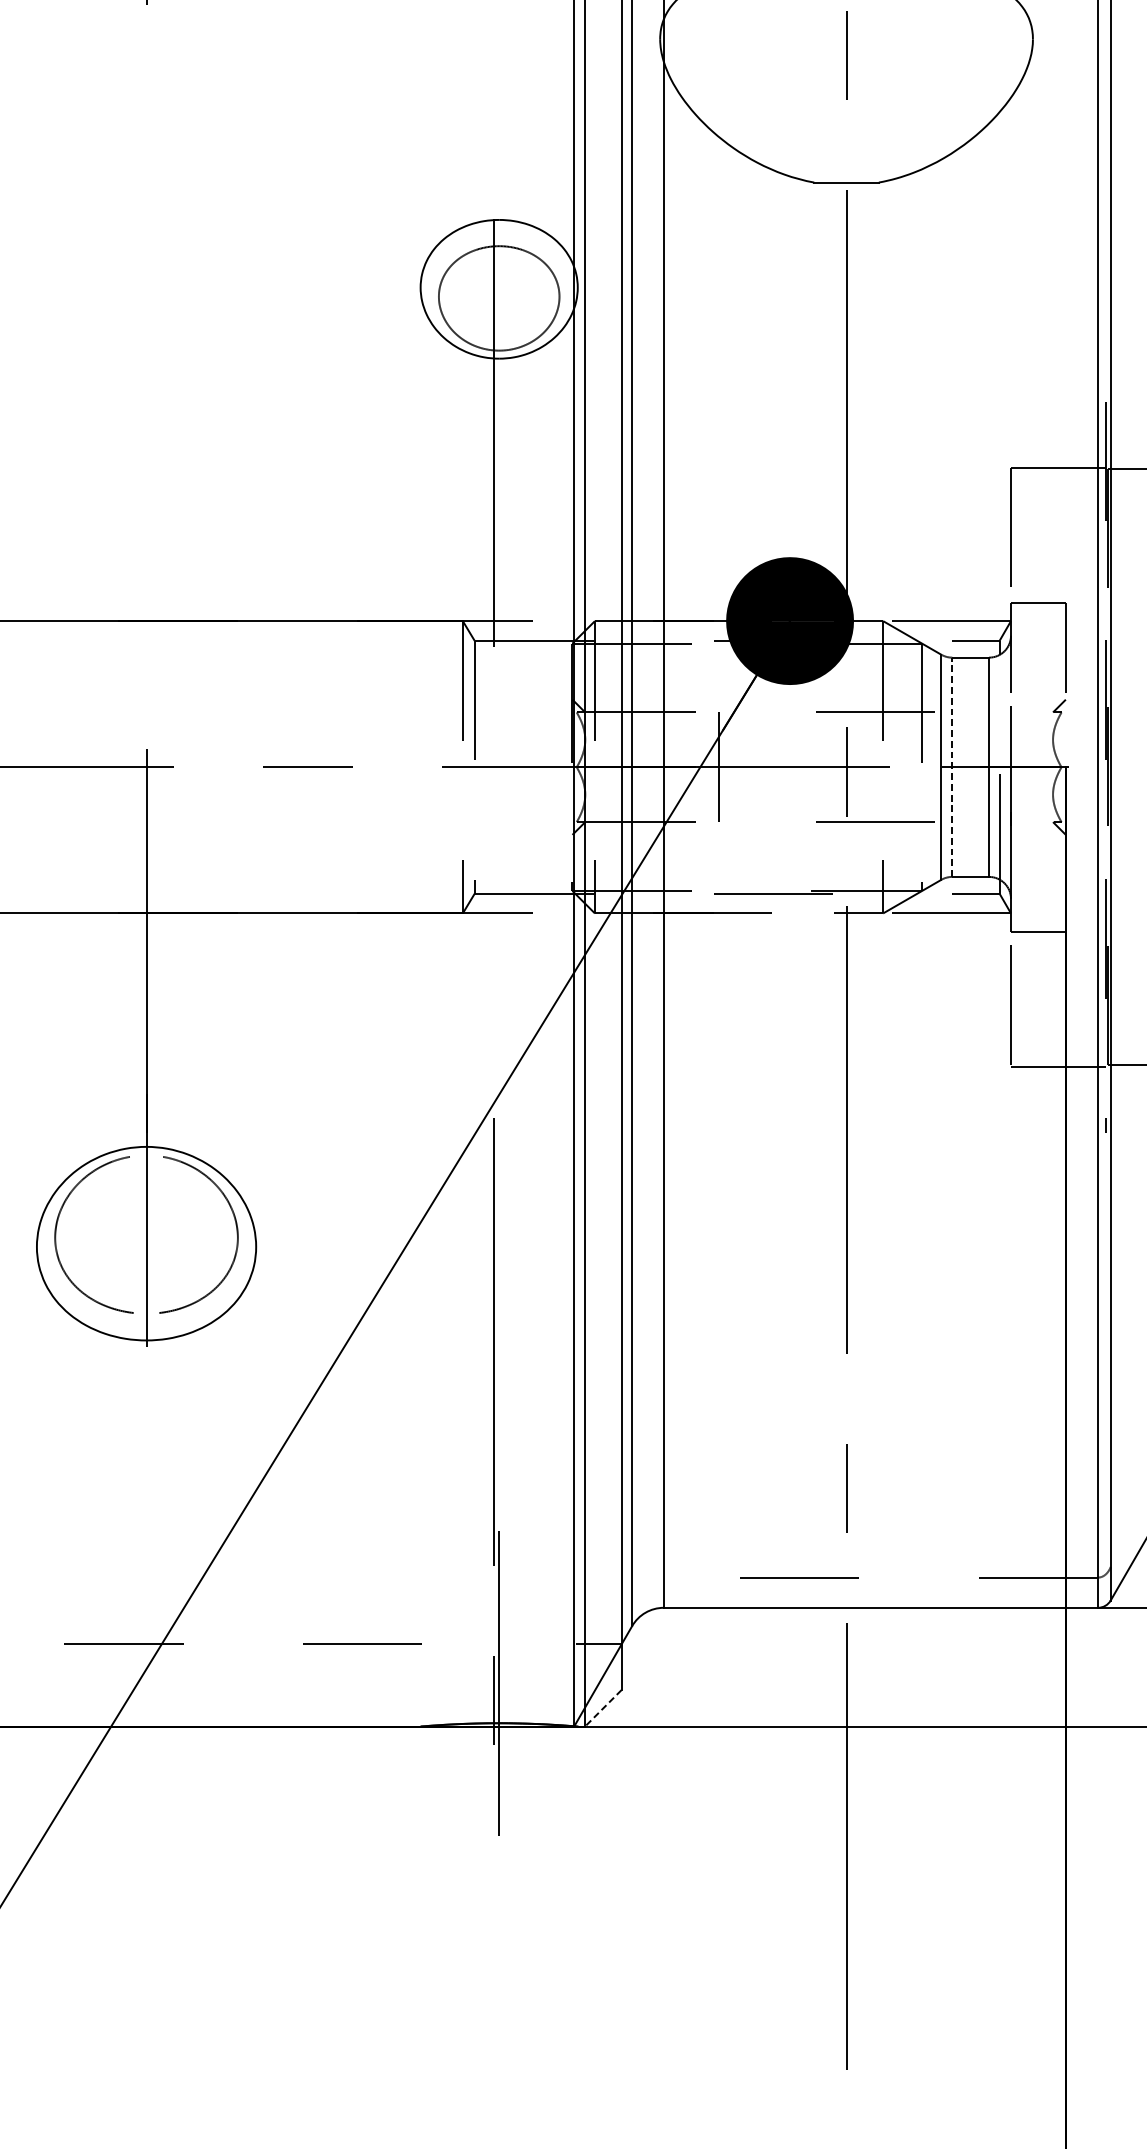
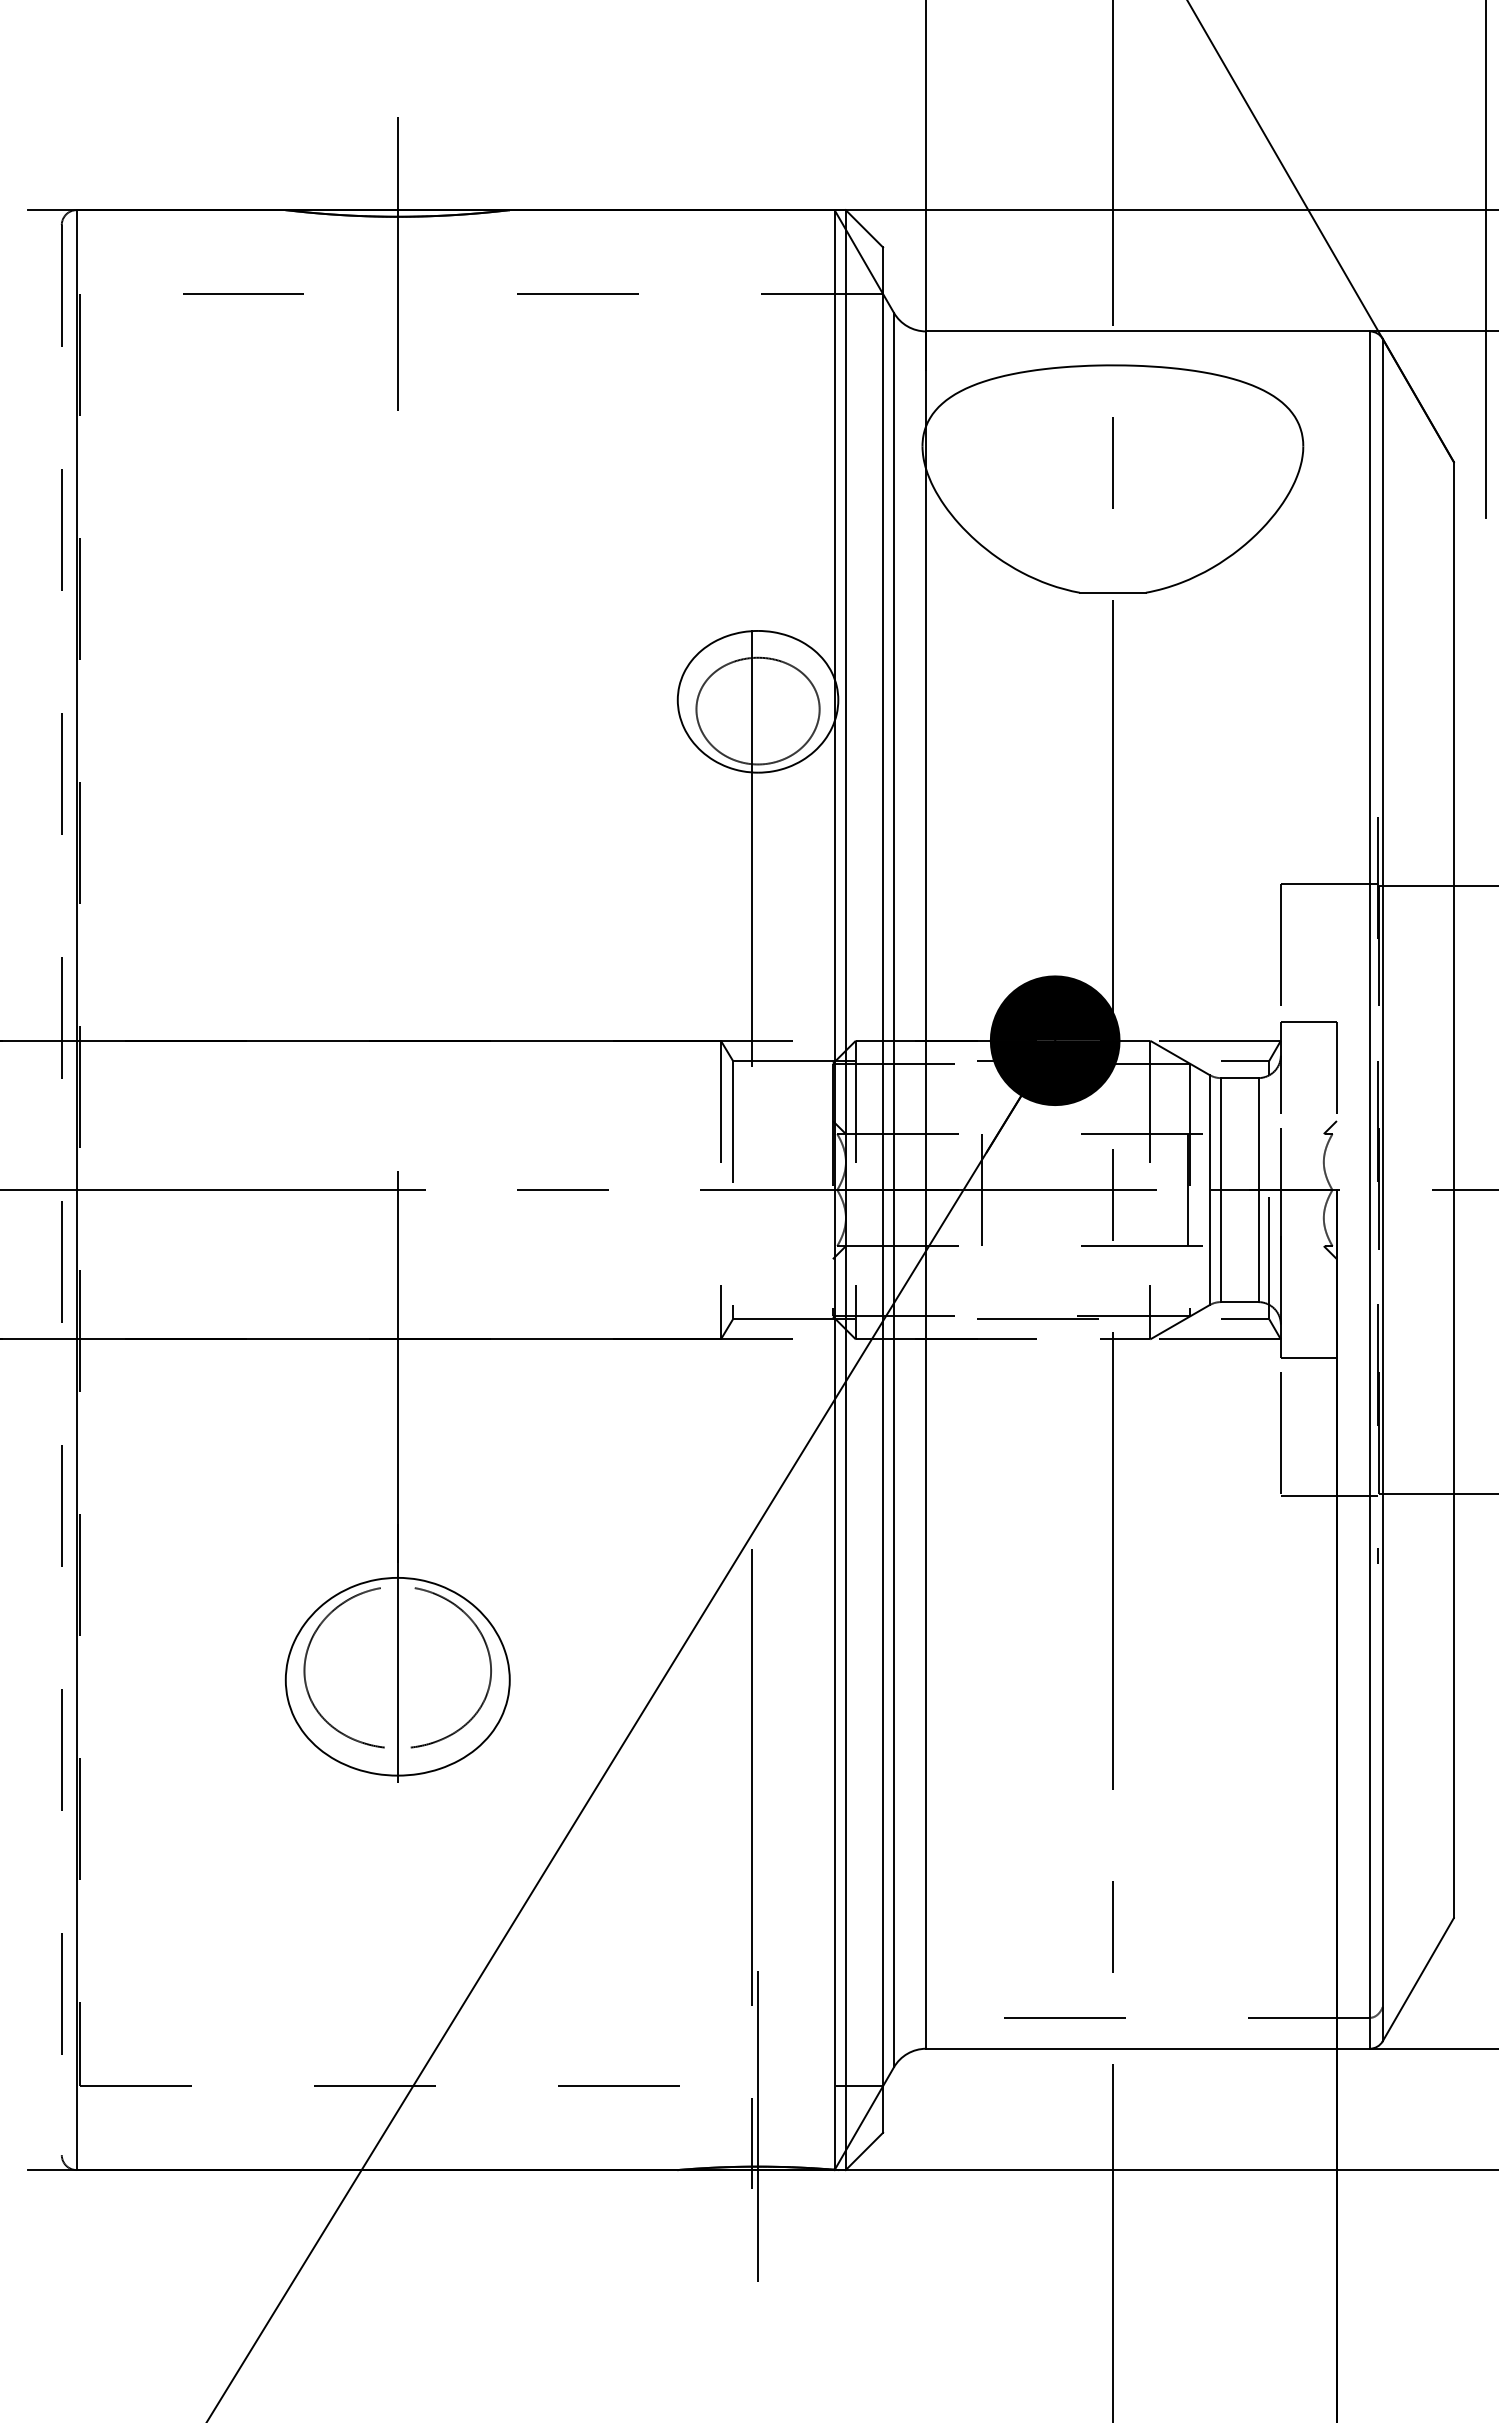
line: (919, 767) -> (1187, 1190), added
line: (951, 767) -> (1220, 1190), dashed -> solid
line: (603, 1708) -> (864, 2151), dashed -> solid

